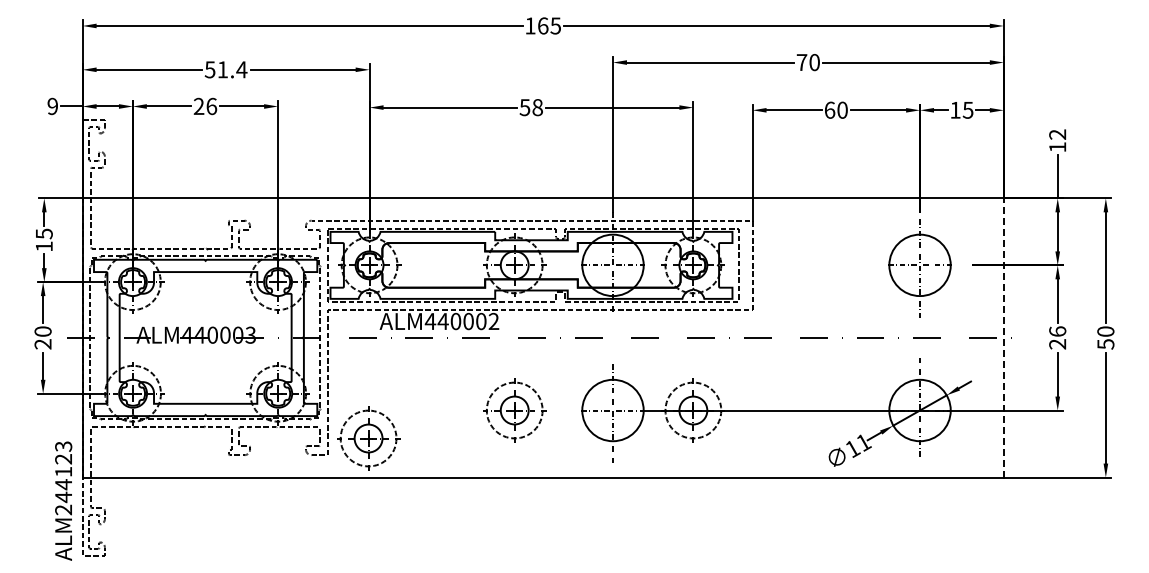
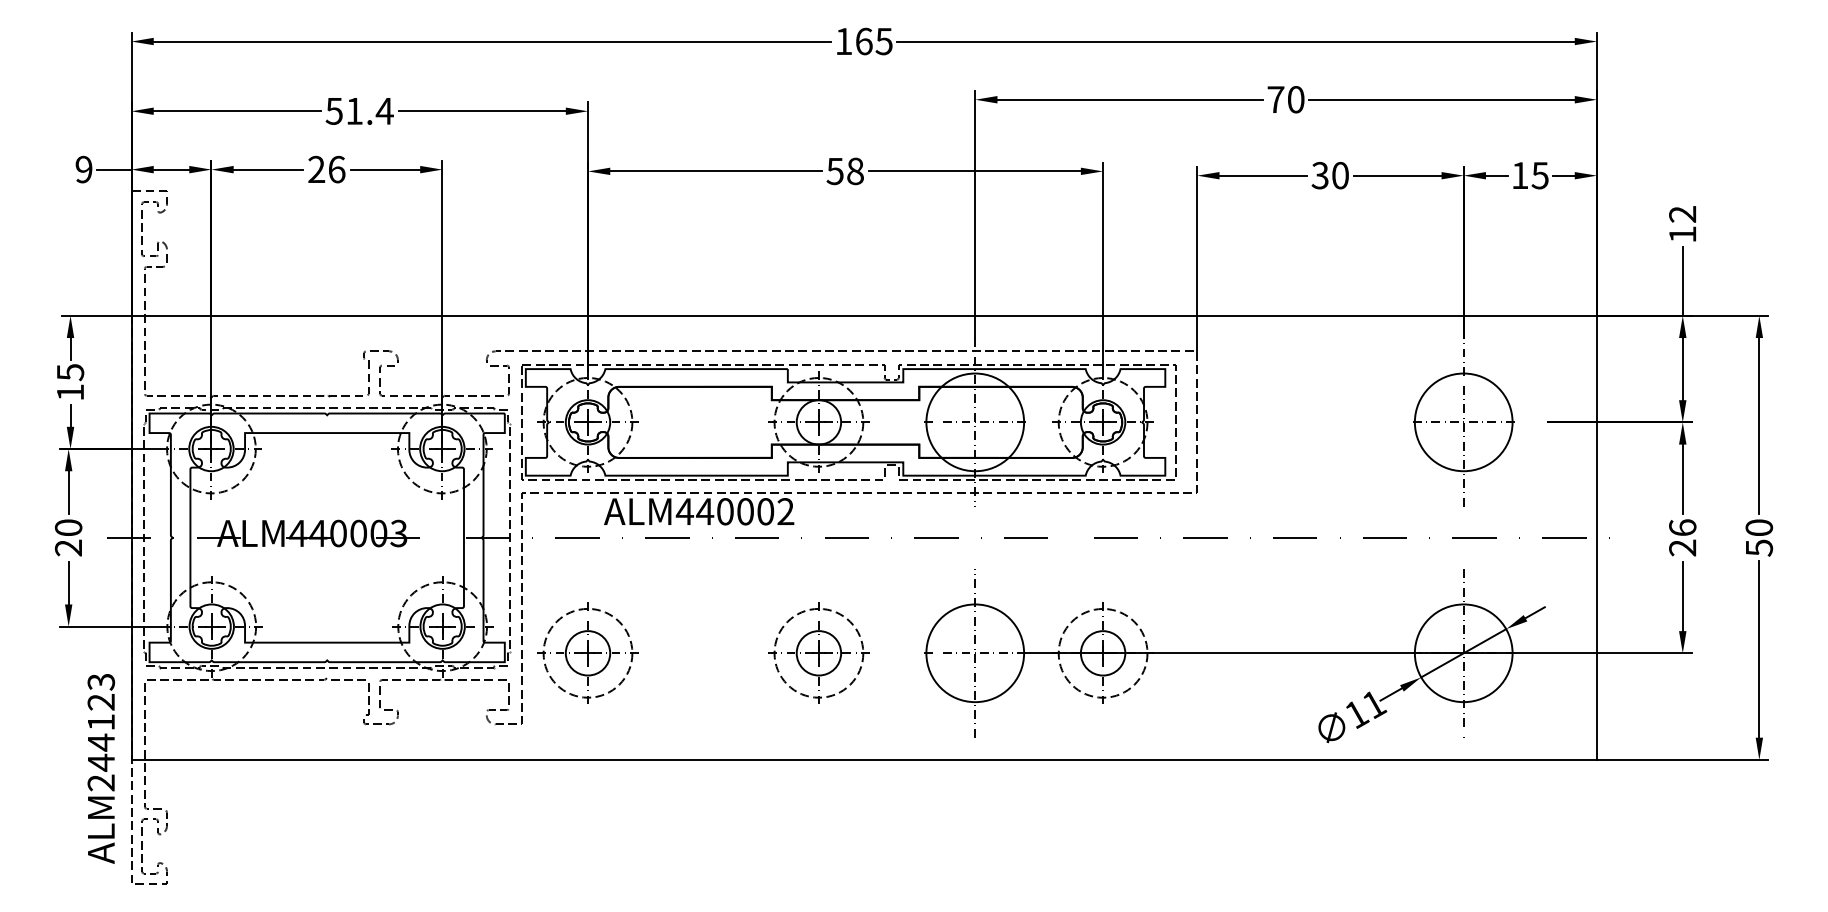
text: (829, 109) -> (1319, 174), 60 -> 30
line: (1003, 337) -> (1596, 537), dashed -> solid
part: (368, 438) -> (587, 653), moved
text: (63, 500) -> (101, 767), moved

